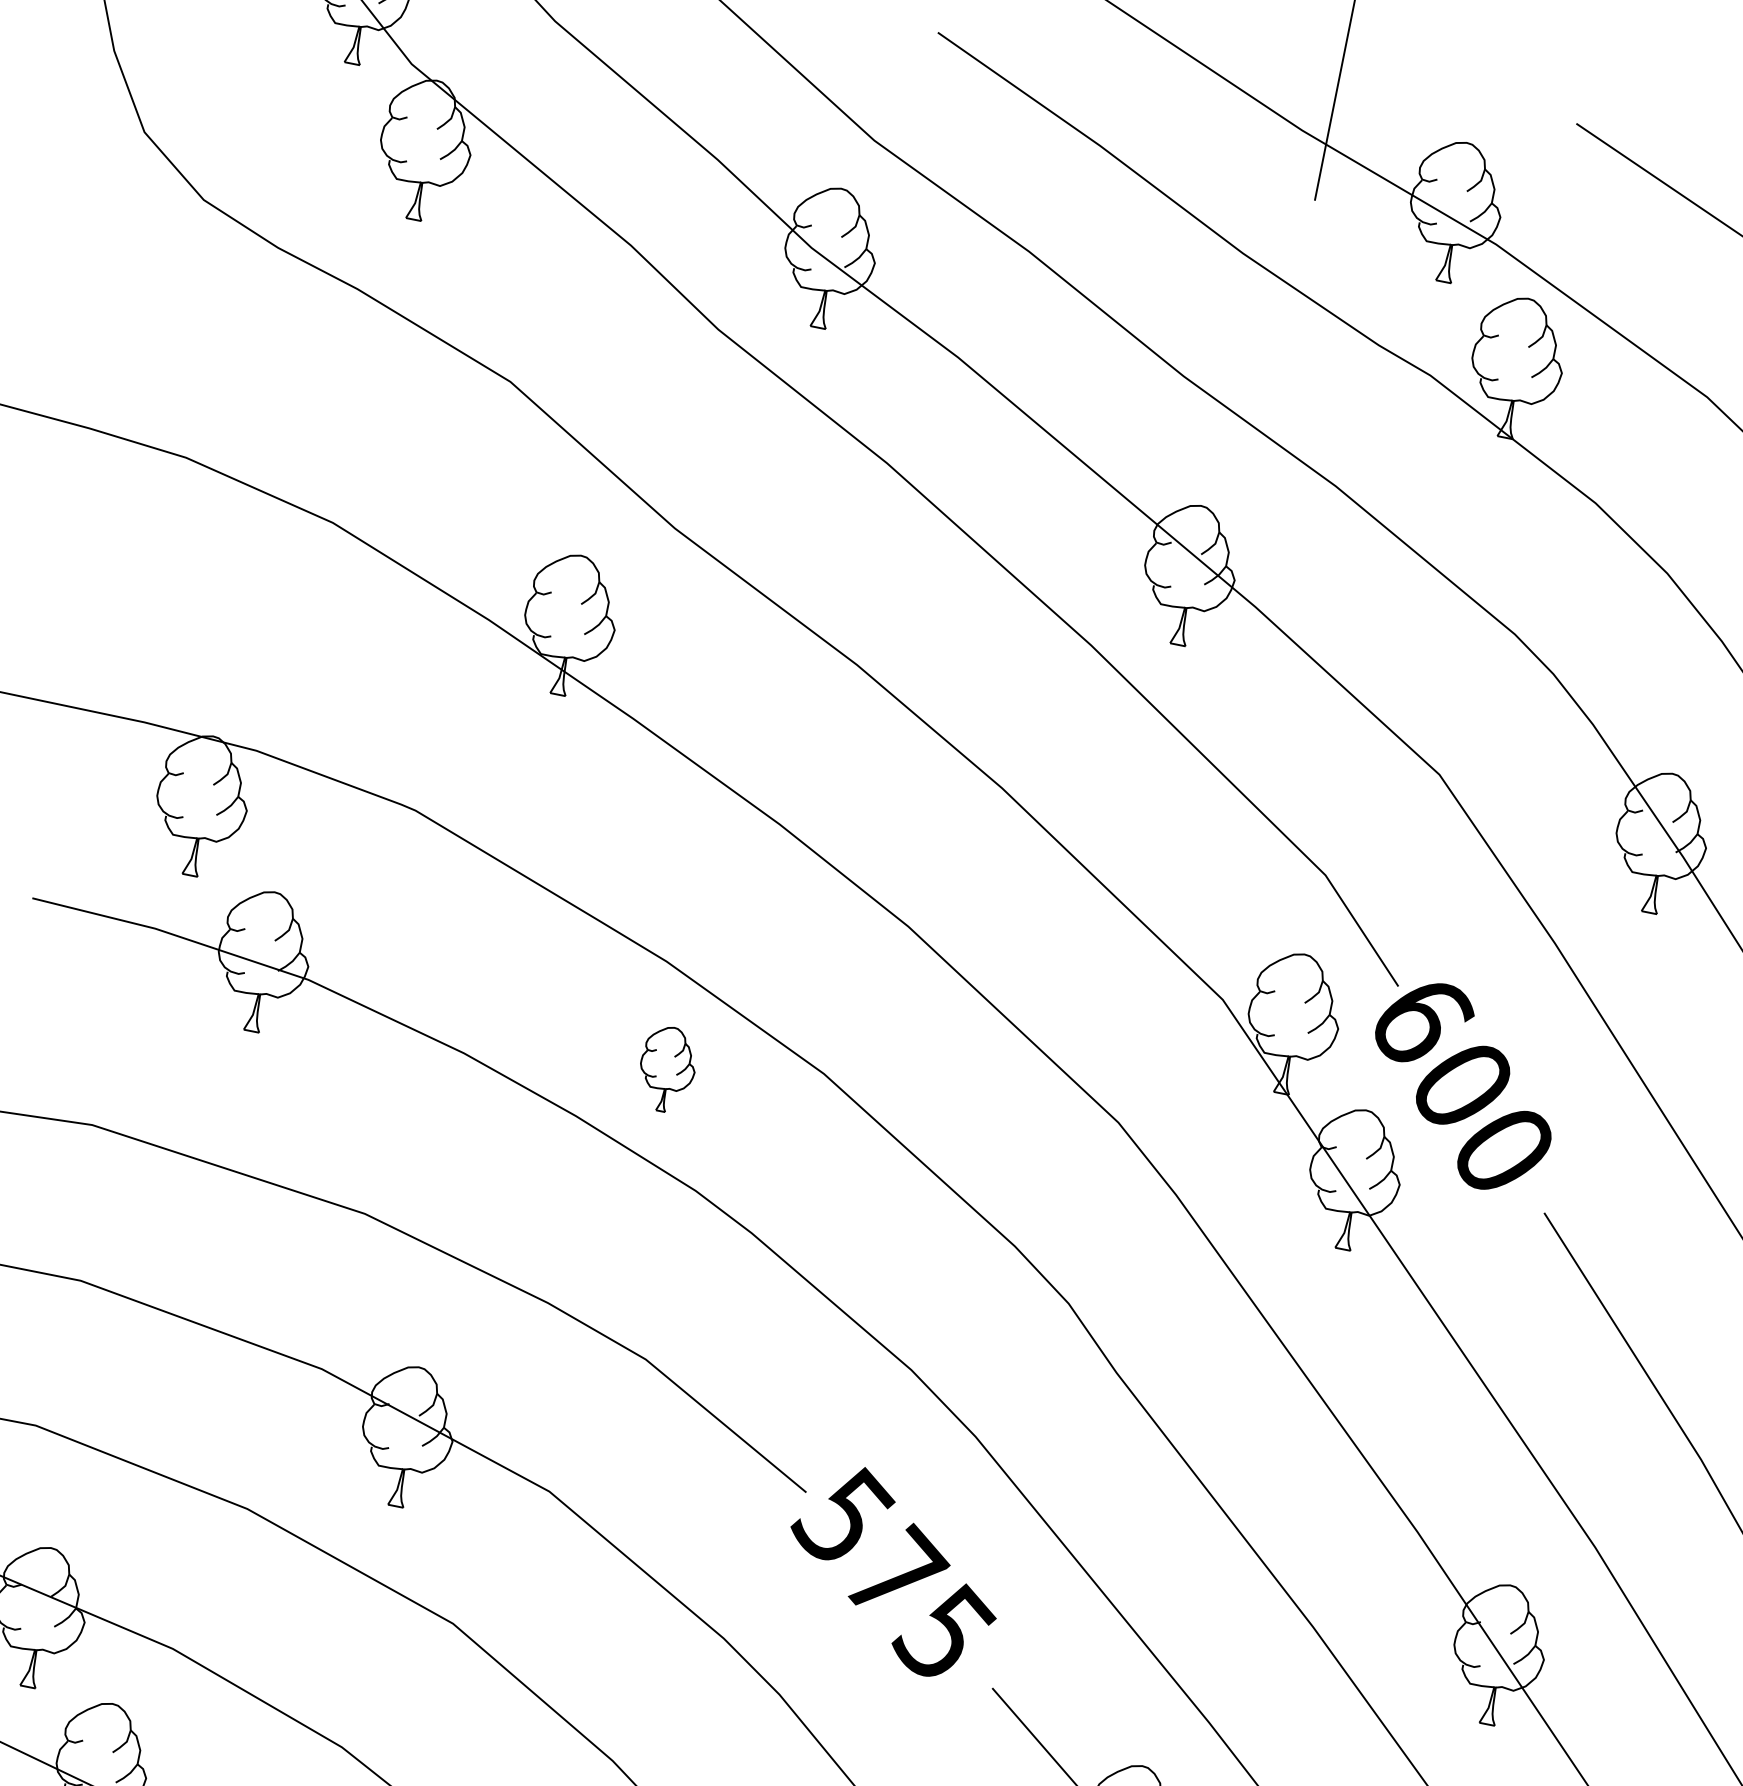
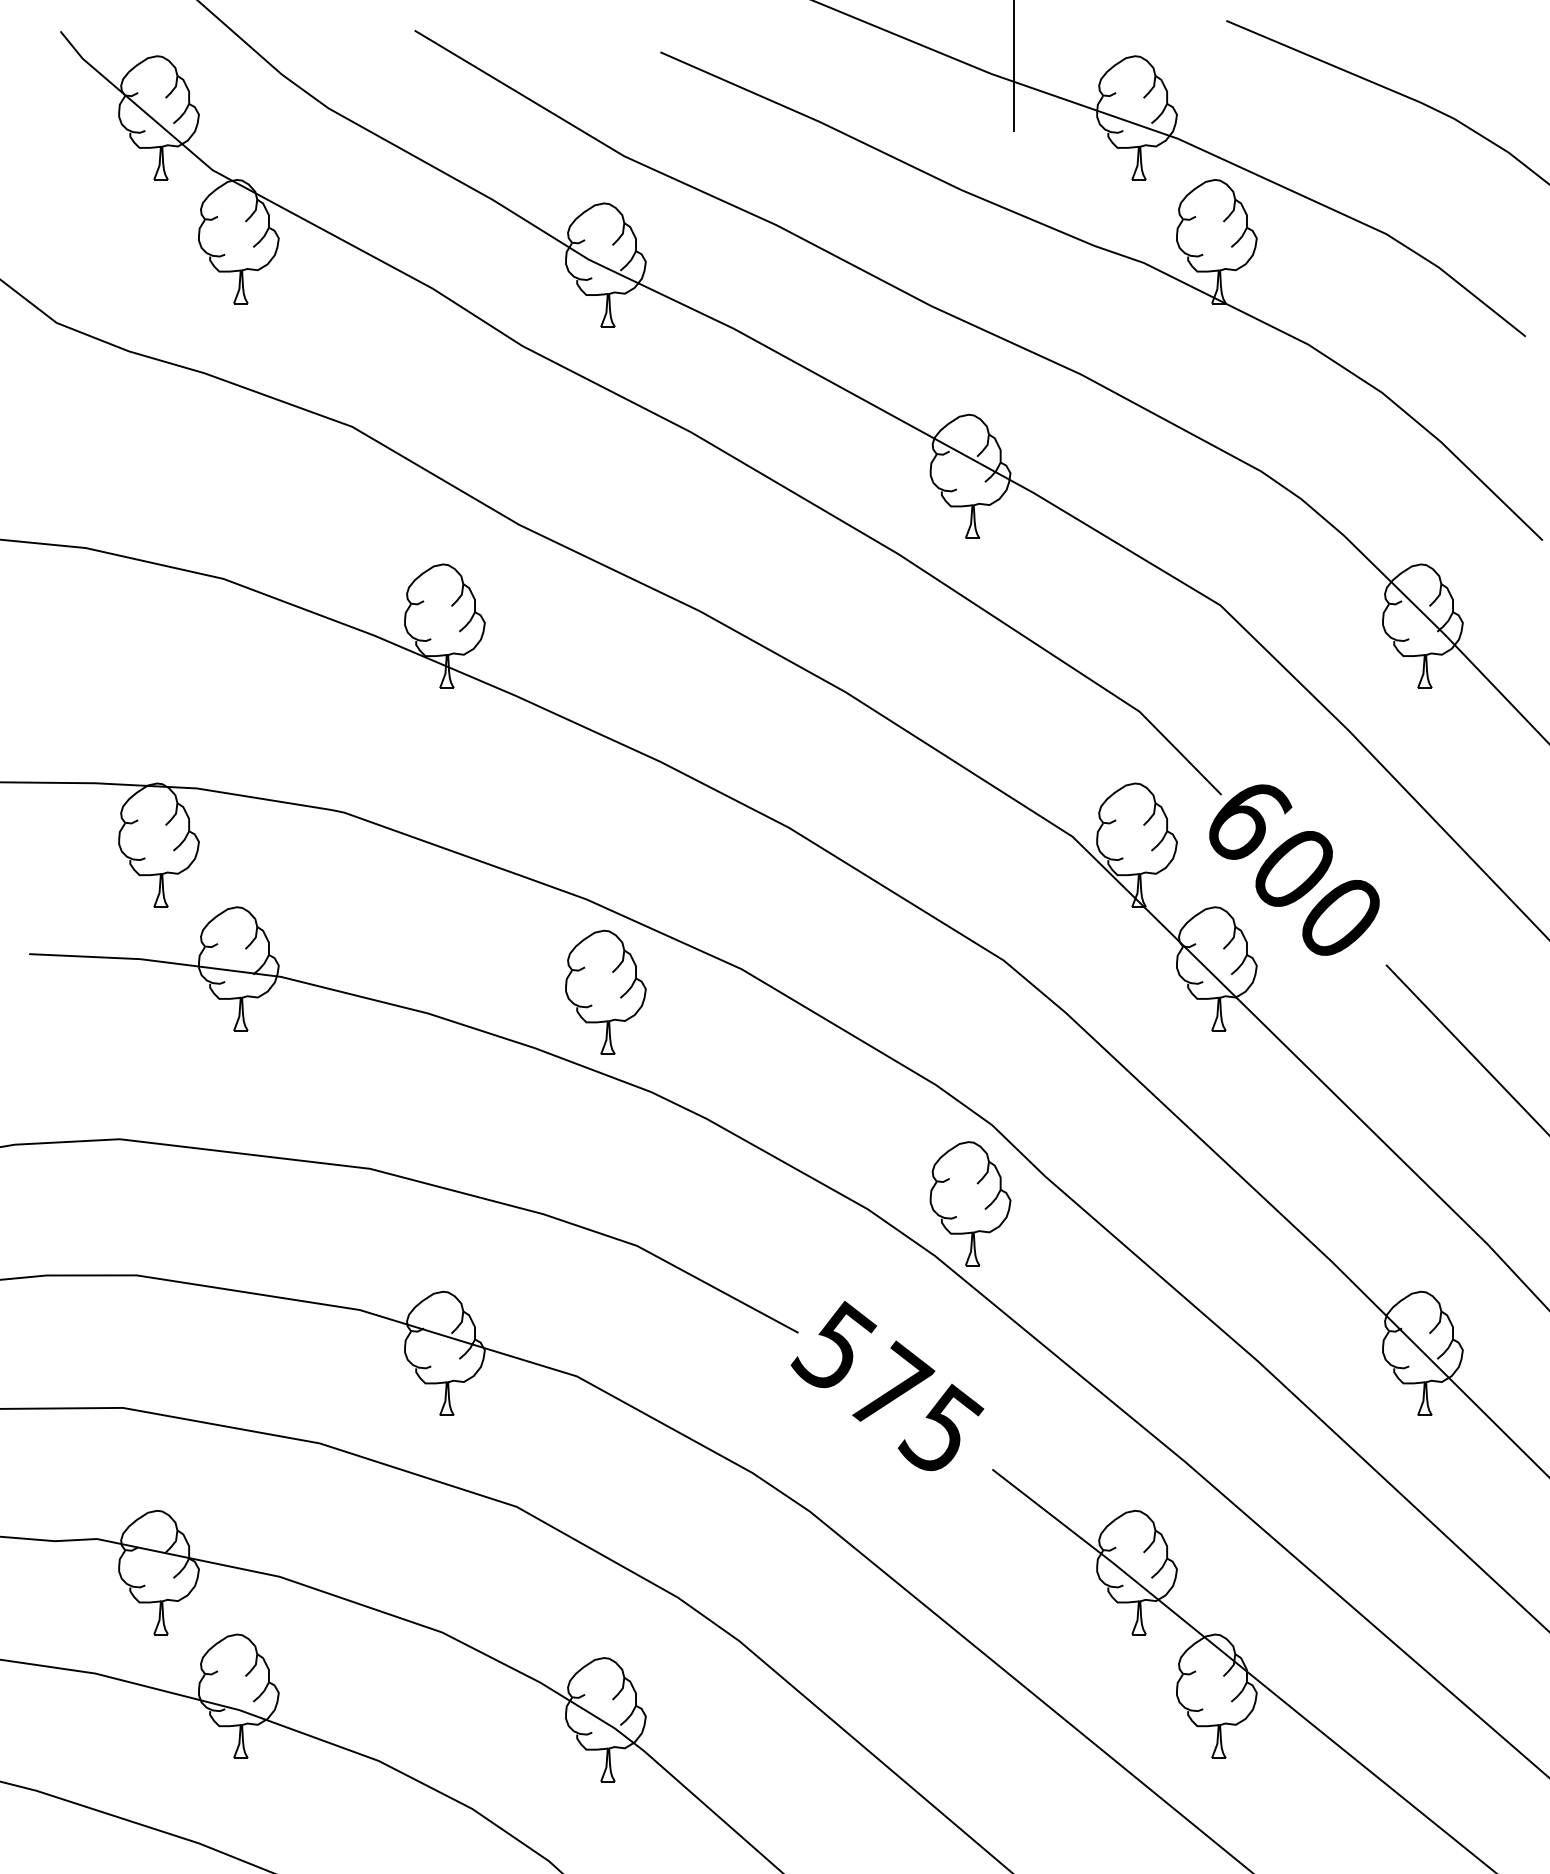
part: (667, 1068) -> (605, 991), size x1.67
part: (1027, 1386) -> (970, 1203), added

